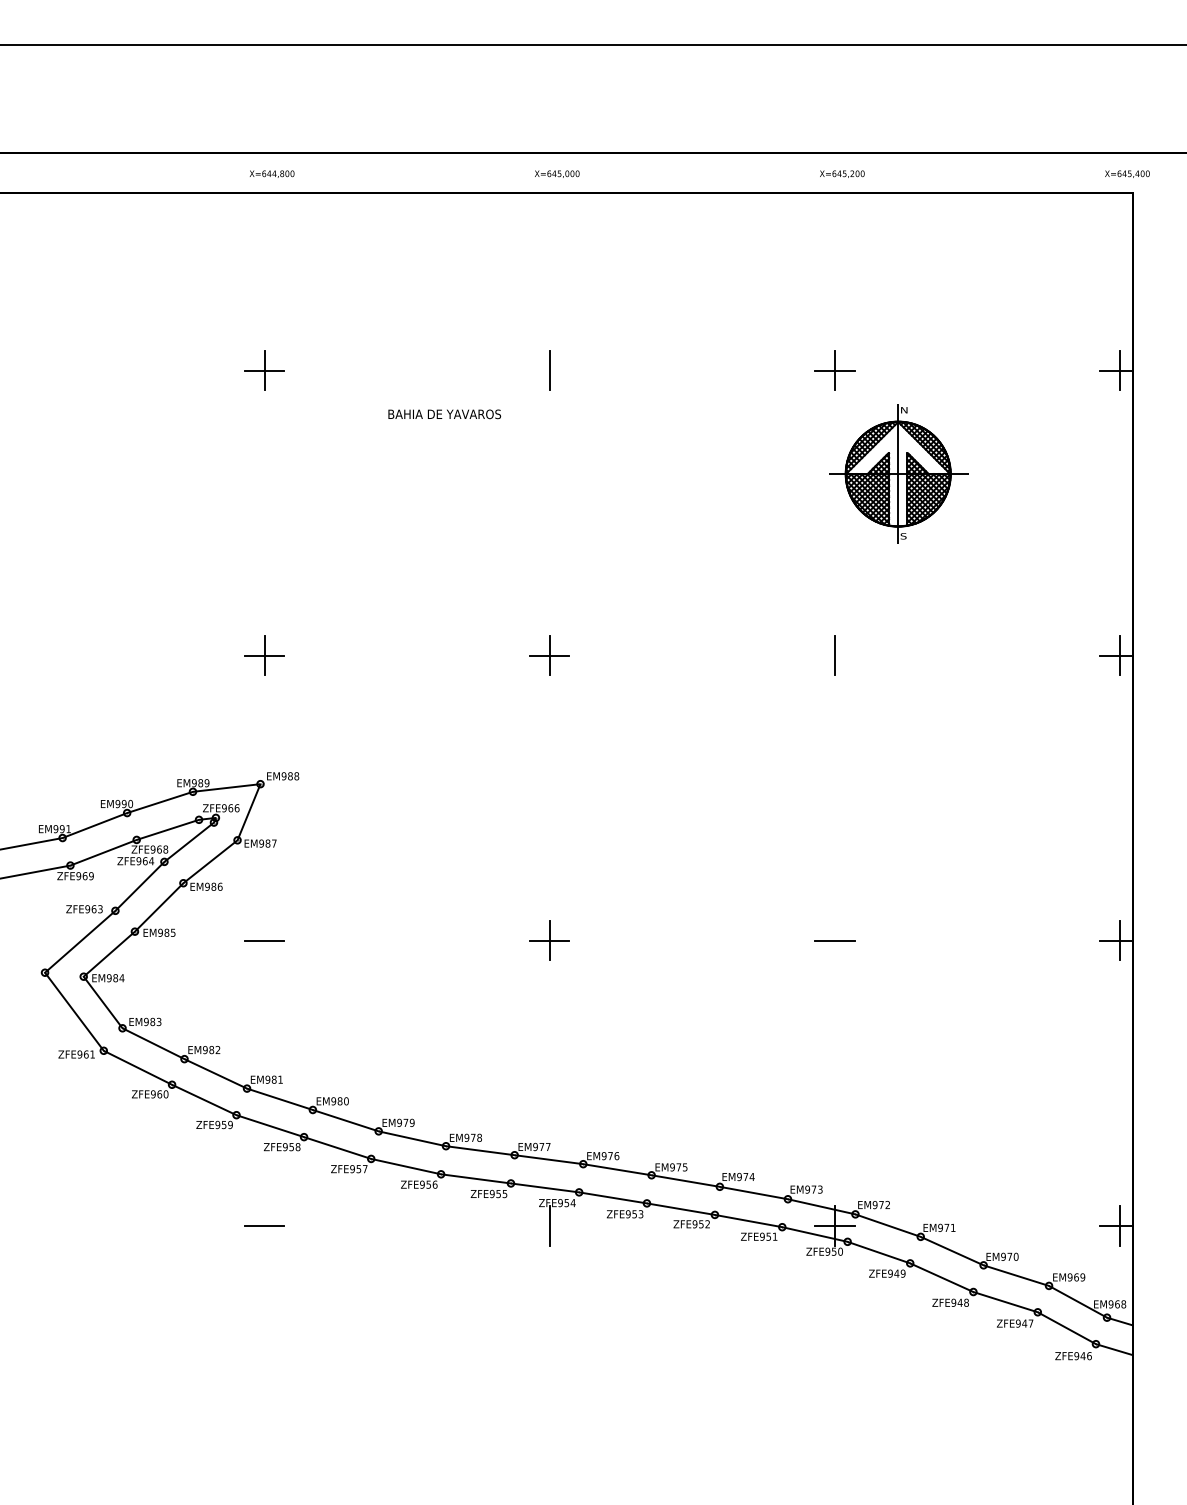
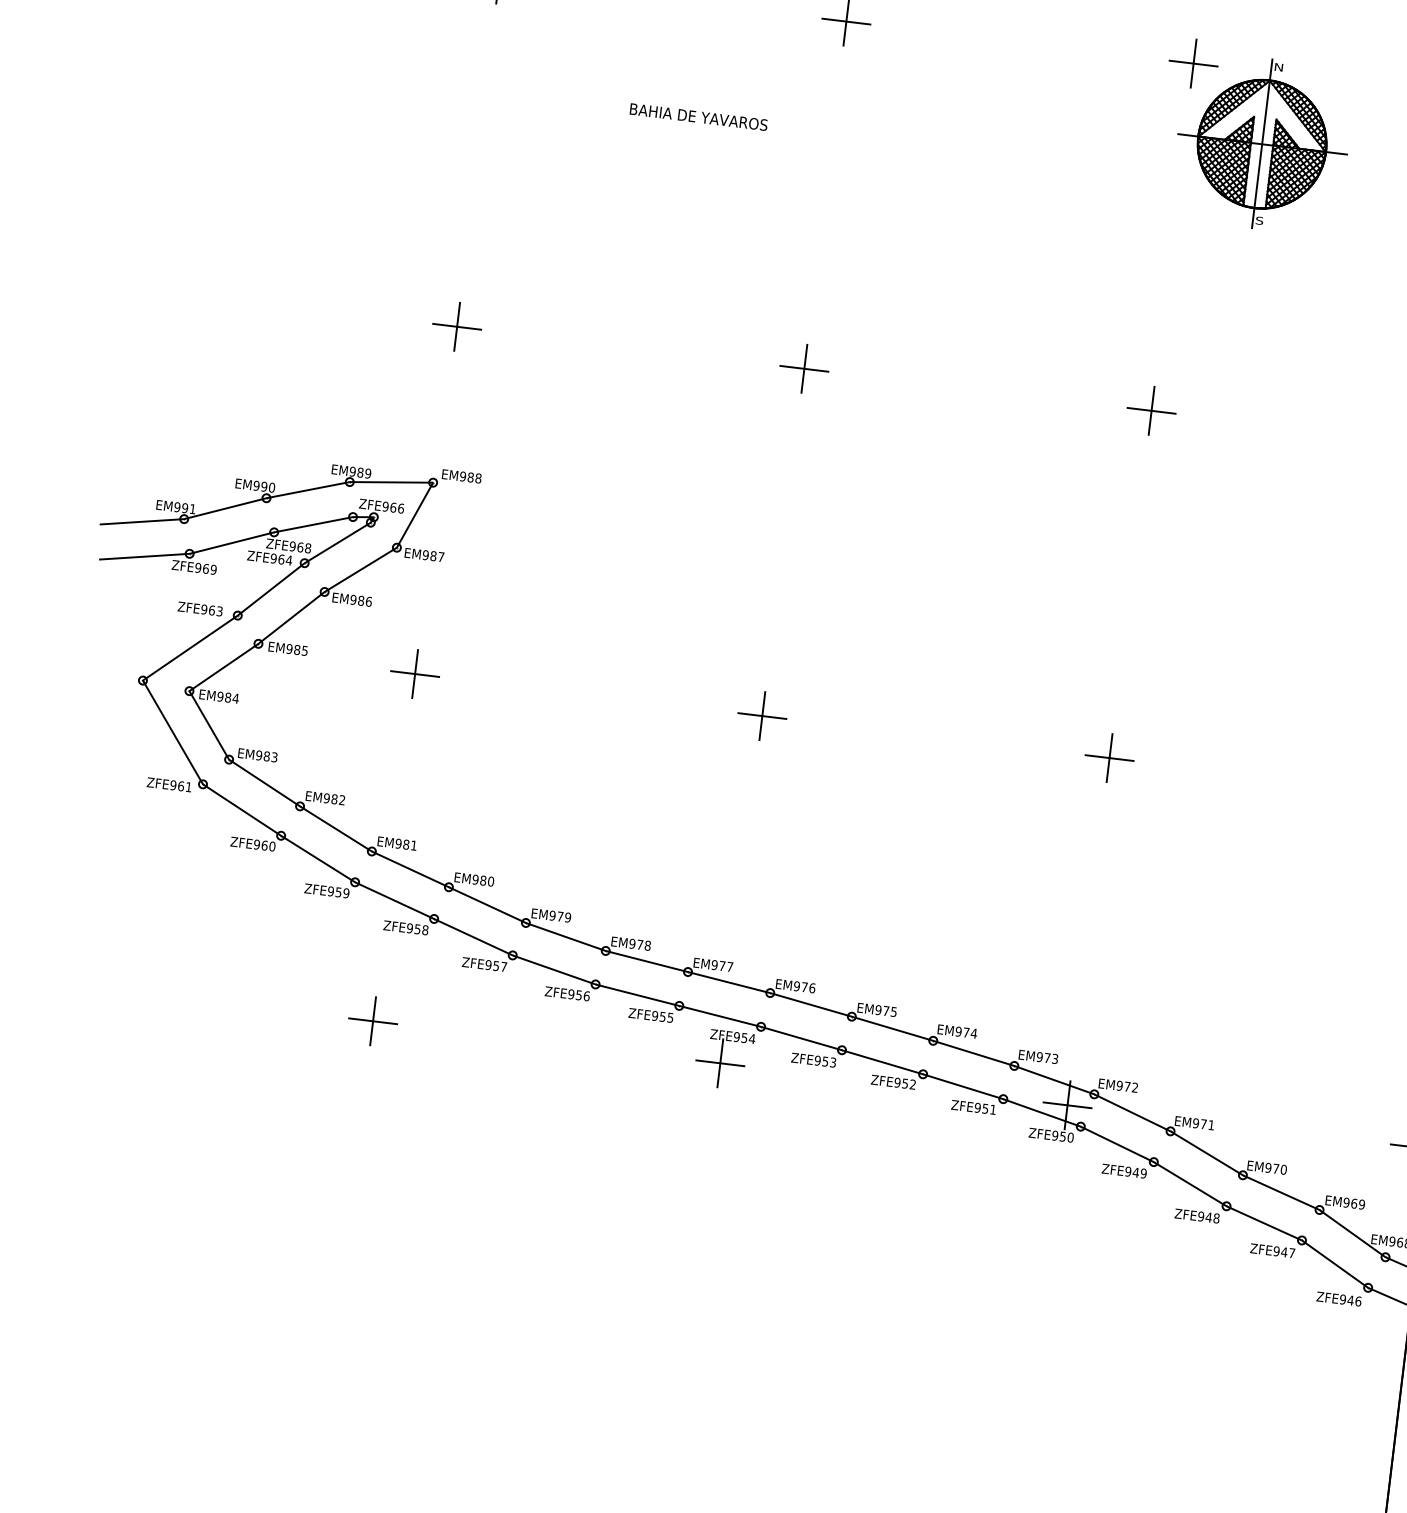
line: (549, 370) -> (846, 21), added
text: (444, 414) -> (698, 117), moved
part: (898, 473) -> (1262, 143), moved
line: (834, 655) -> (1151, 410), added
line: (264, 940) -> (414, 673), added
line: (834, 940) -> (1109, 757), added
line: (264, 1225) -> (372, 1020), added
line: (549, 1225) -> (720, 1062), added

